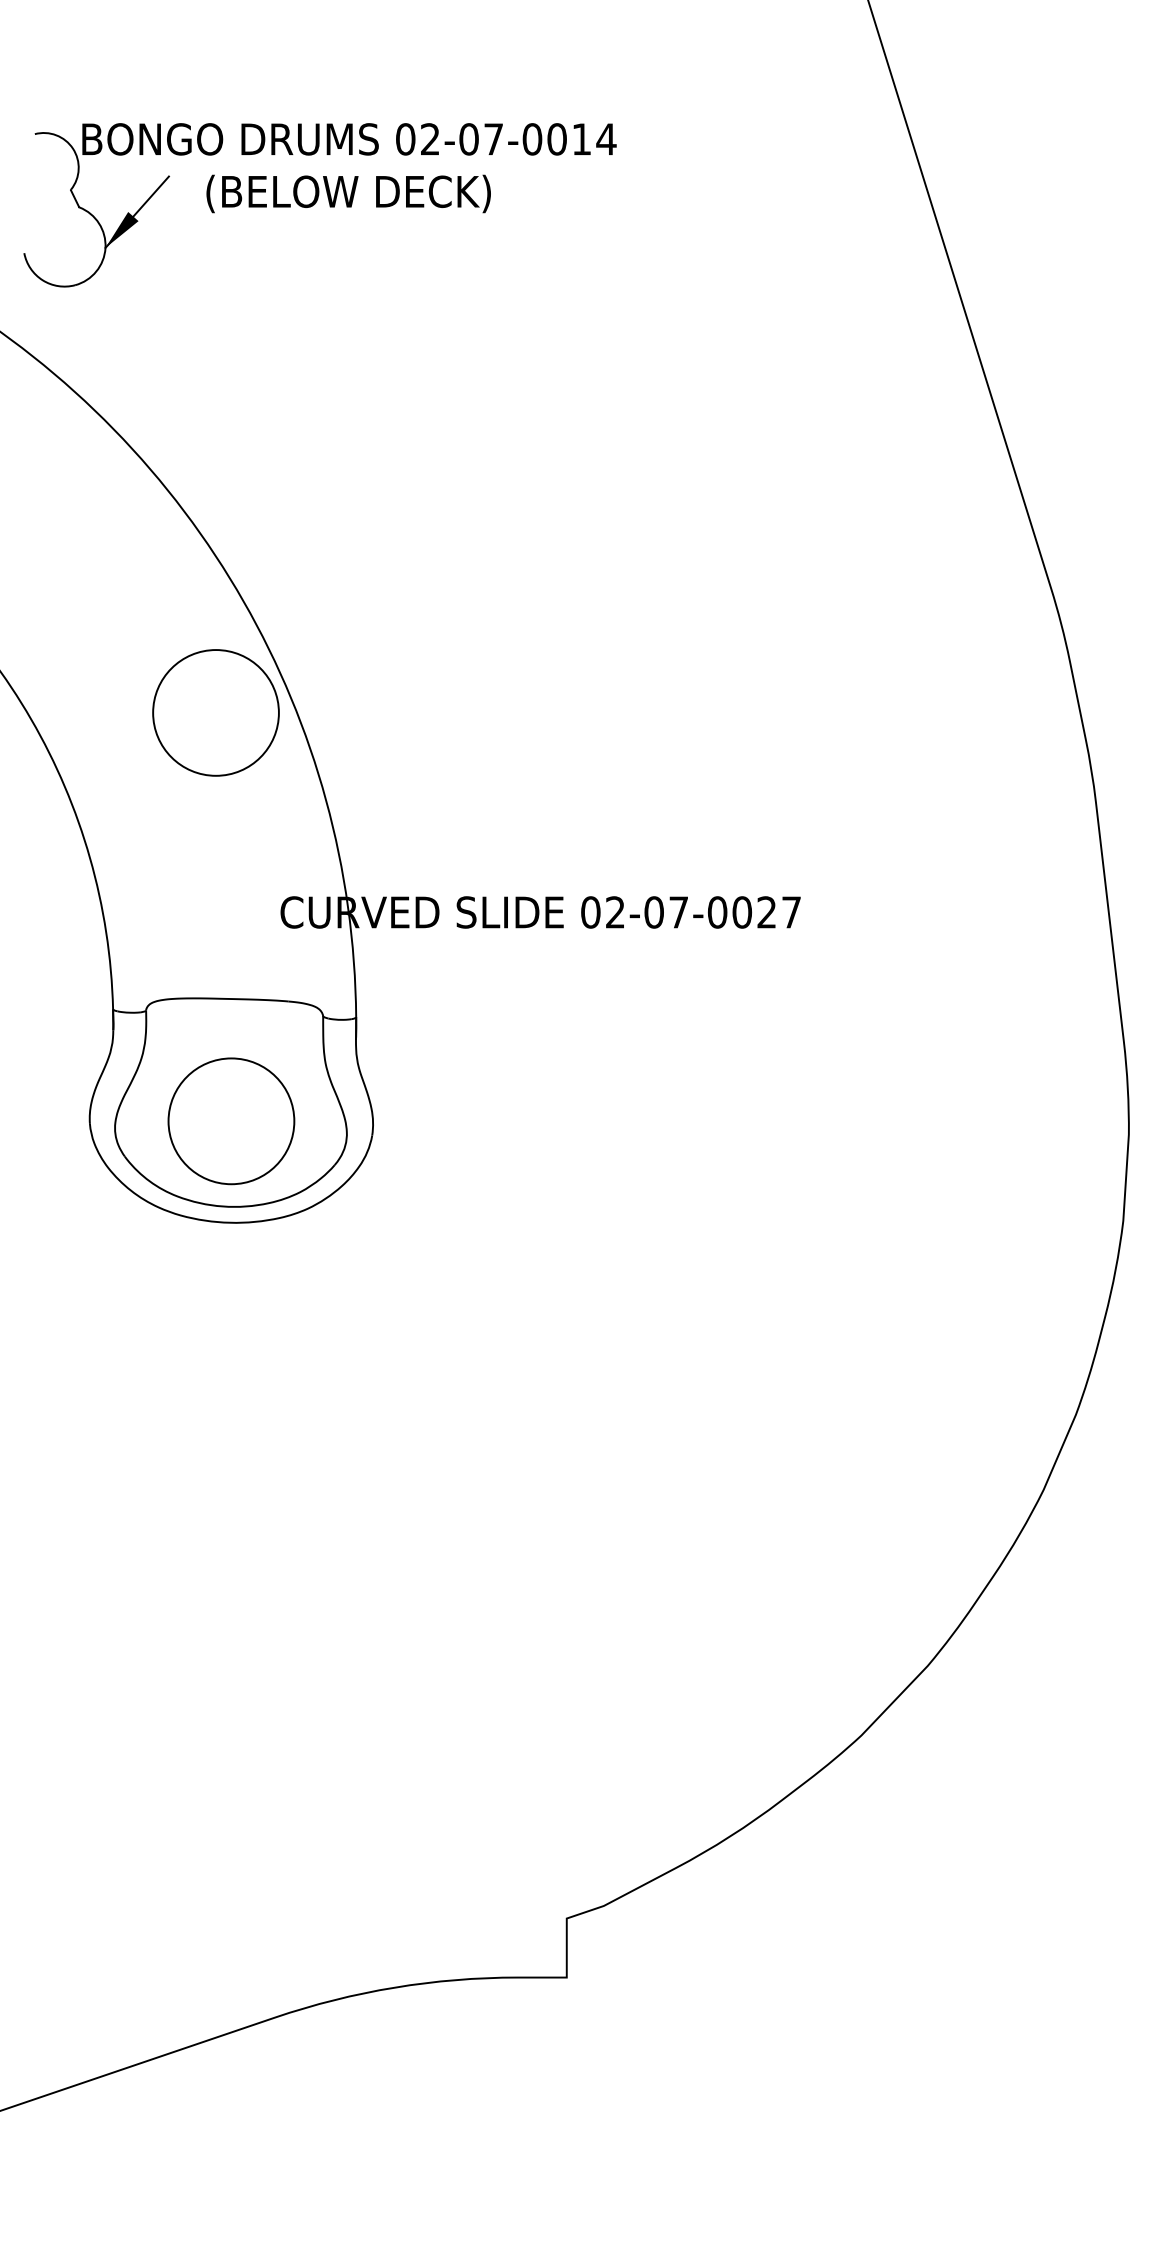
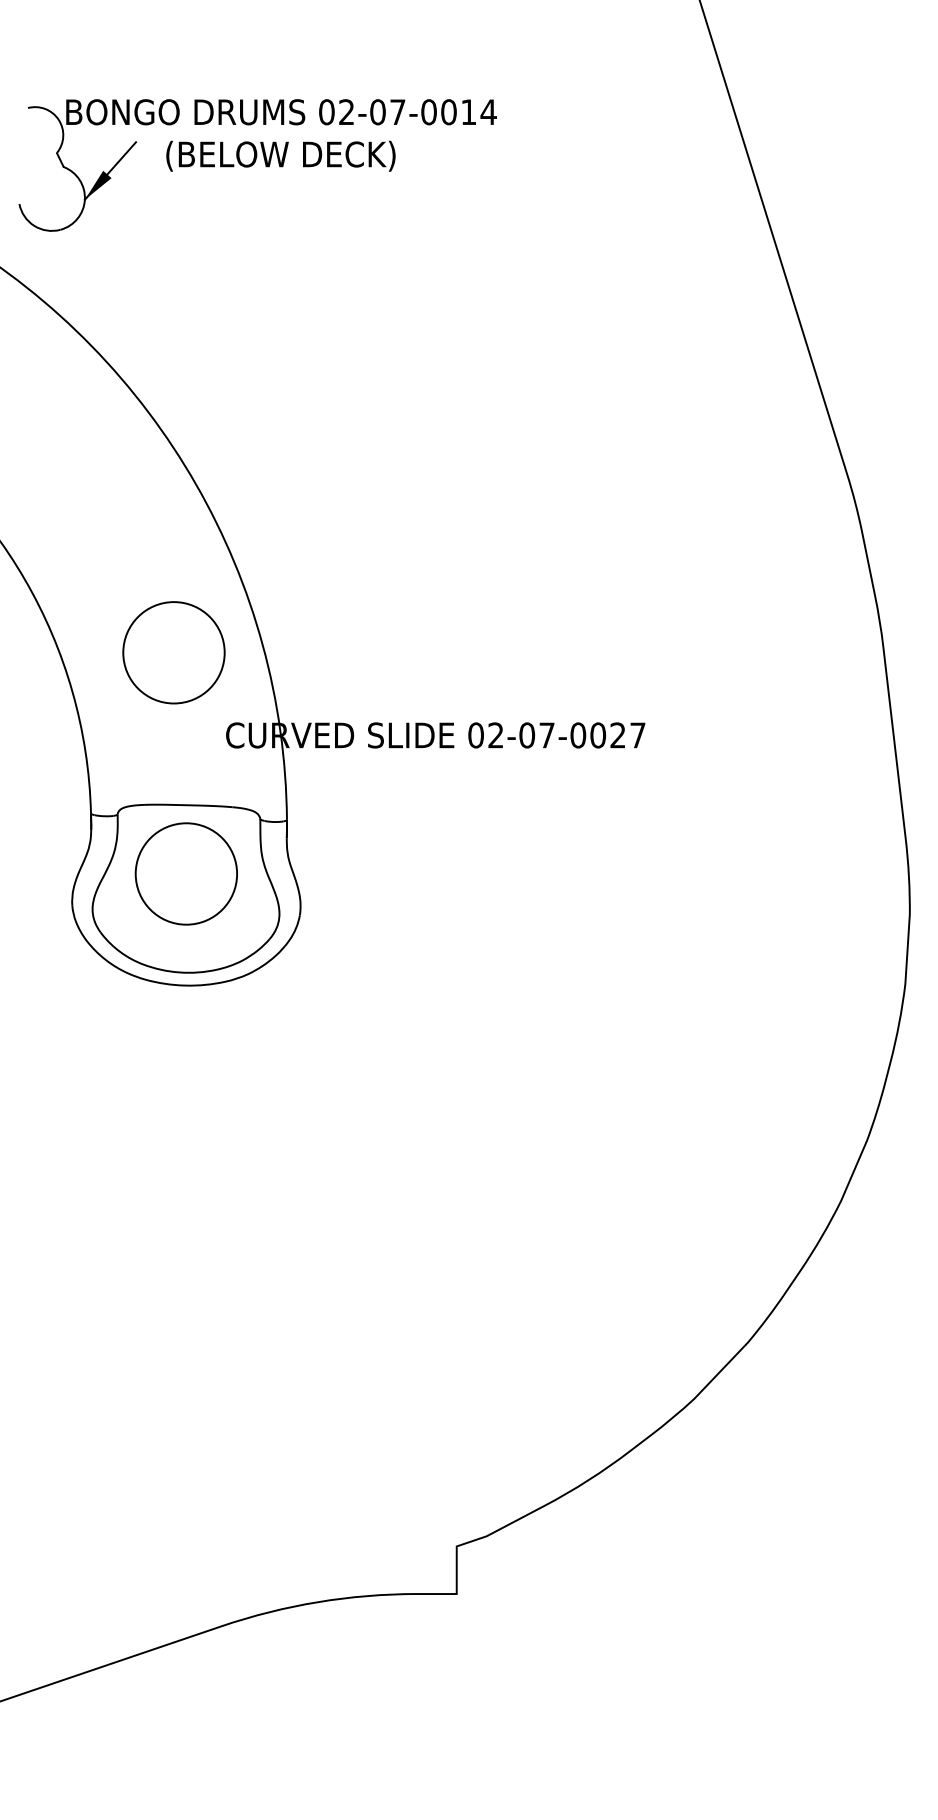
circle: (215, 712) -> (173, 652), moved
circle: (231, 1121) -> (186, 874), moved

